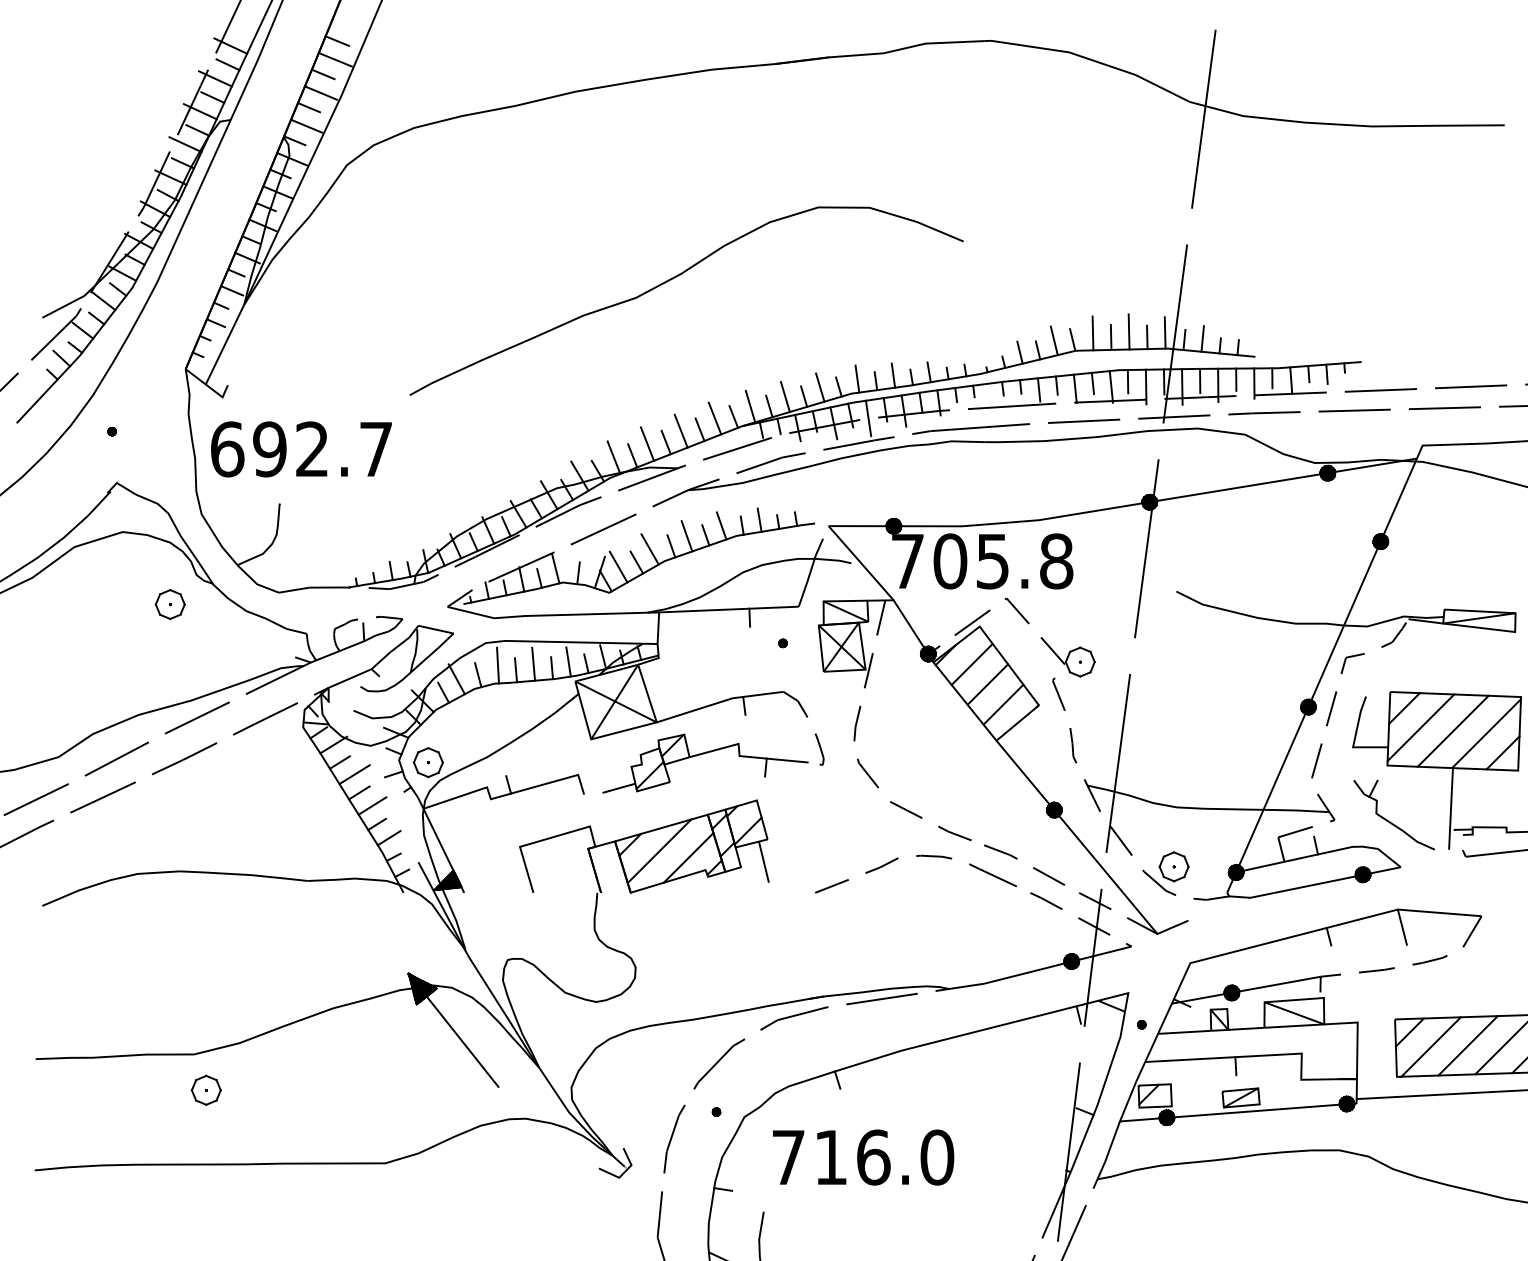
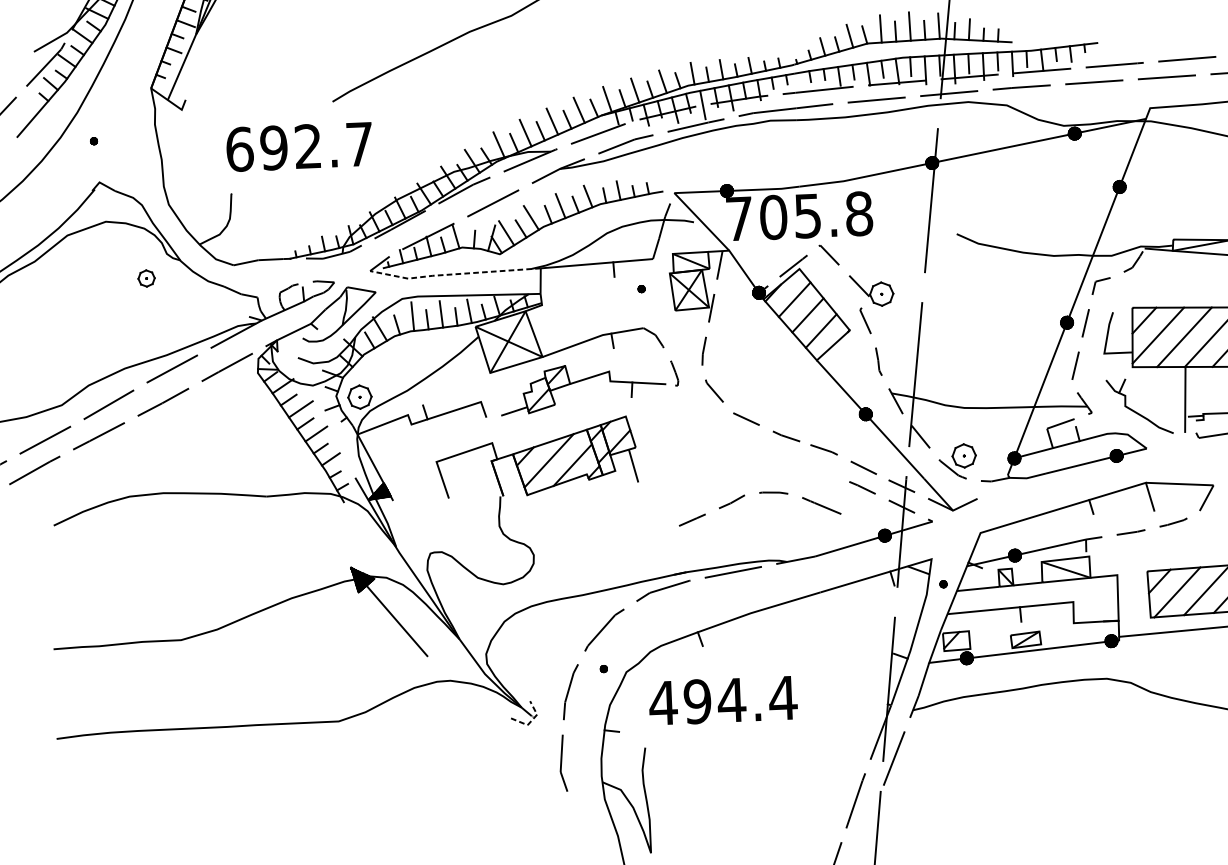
text: (301, 449) -> (299, 147), moved
part: (169, 604) -> (146, 278), size x0.7
line: (550, 615) -> (453, 274), solid -> dashed
part: (916, 856) -> (759, 493), moved
part: (205, 1089) -> (191, 668), removed
text: (862, 1157) -> (722, 700), 716.0 -> 494.4
line: (624, 1172) -> (531, 720), solid -> dashed

